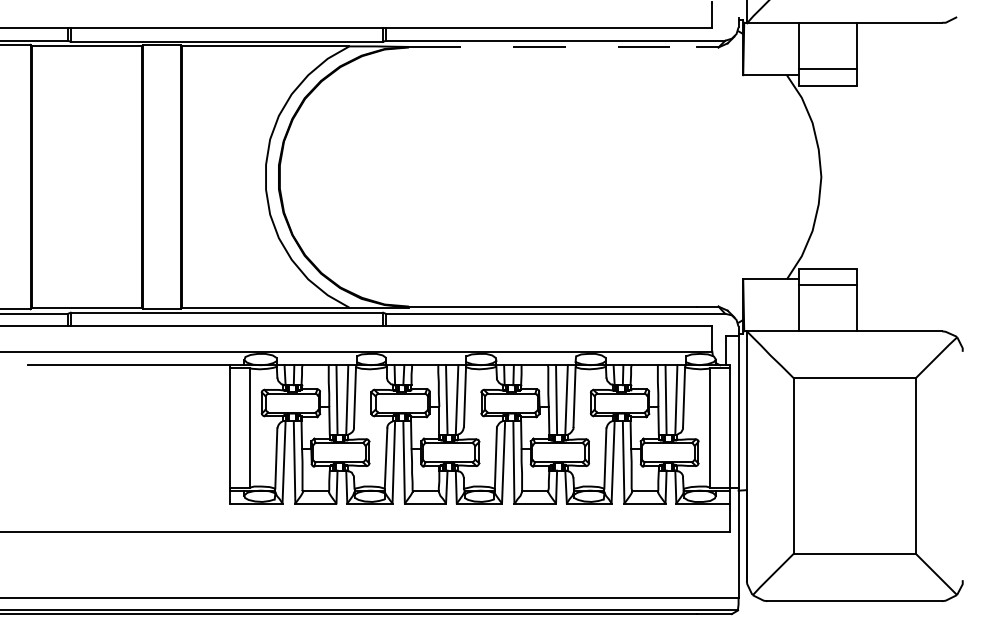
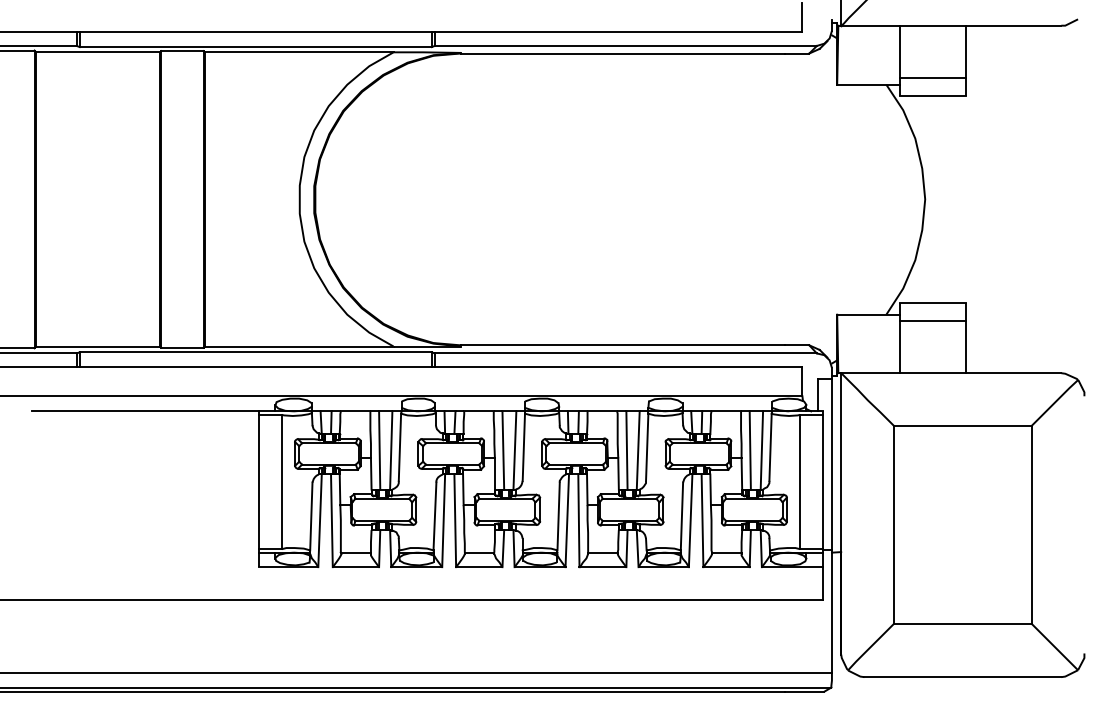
line: (553, 47) -> (623, 53), dashed -> solid

